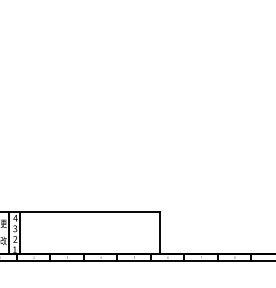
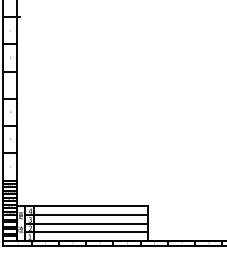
line: (84, 223) -> (86, 215), added
line: (84, 233) -> (86, 223), added
line: (84, 244) -> (86, 232), added

